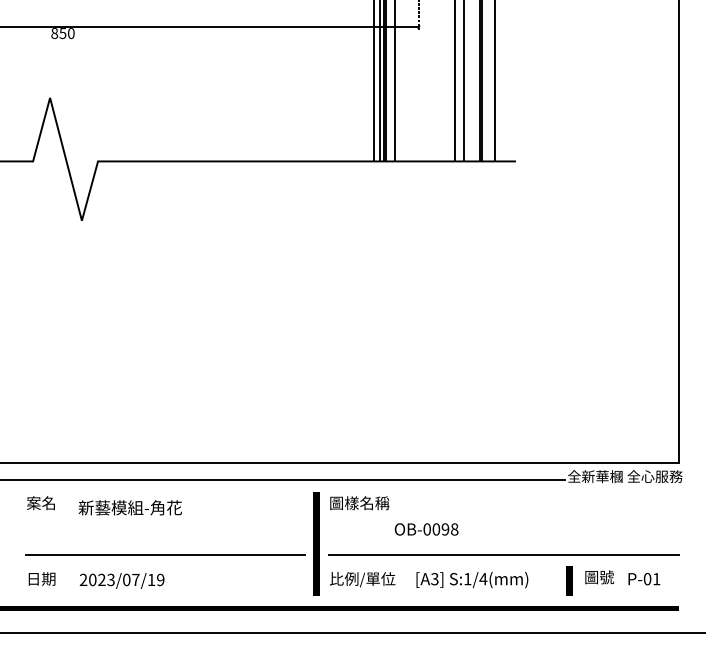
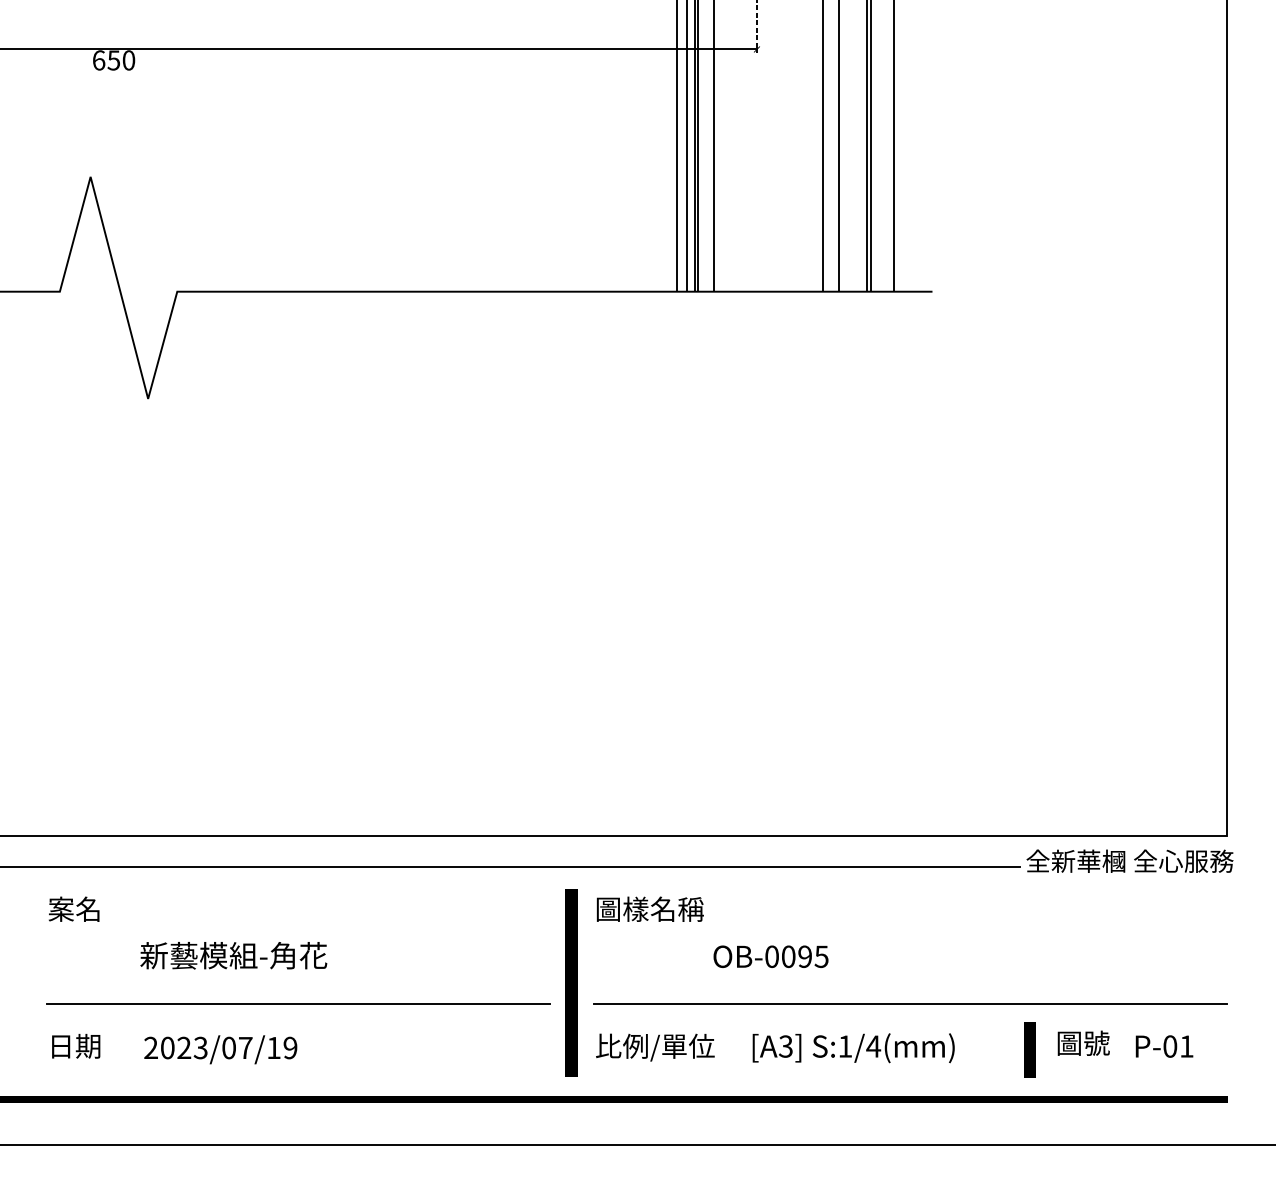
text: (54, 33) -> (98, 60), 850 -> 650
text: (129, 507) -> (232, 955), moved
text: (454, 529) -> (821, 956), OB-0098 -> OB-0095

